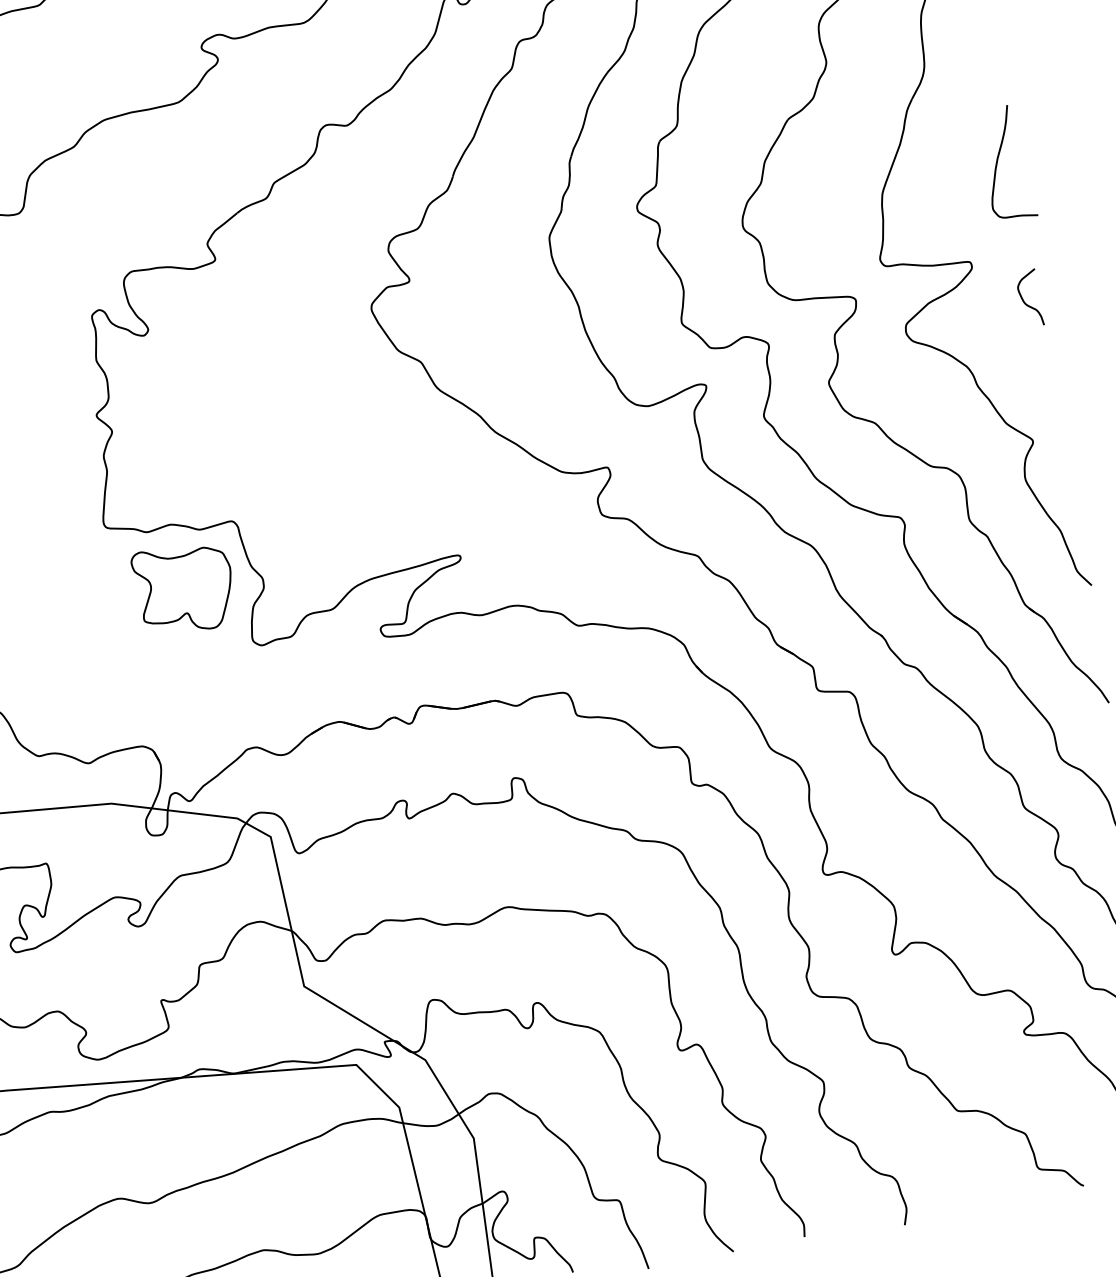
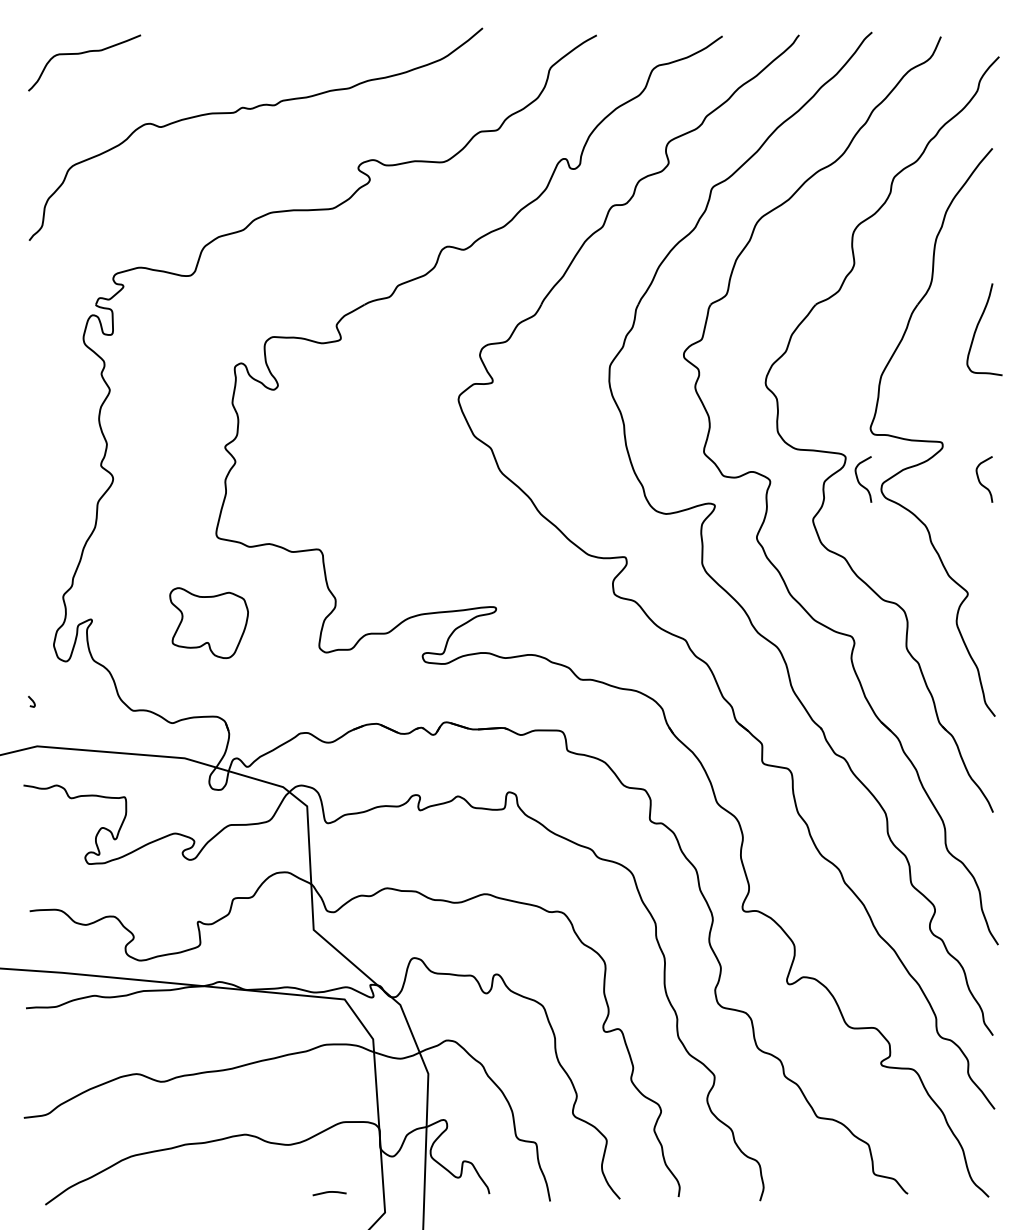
curve: (998, 160) -> (978, 326), moved
curve: (877, 326) -> (859, 481), added
part: (183, 588) -> (208, 622), moved

